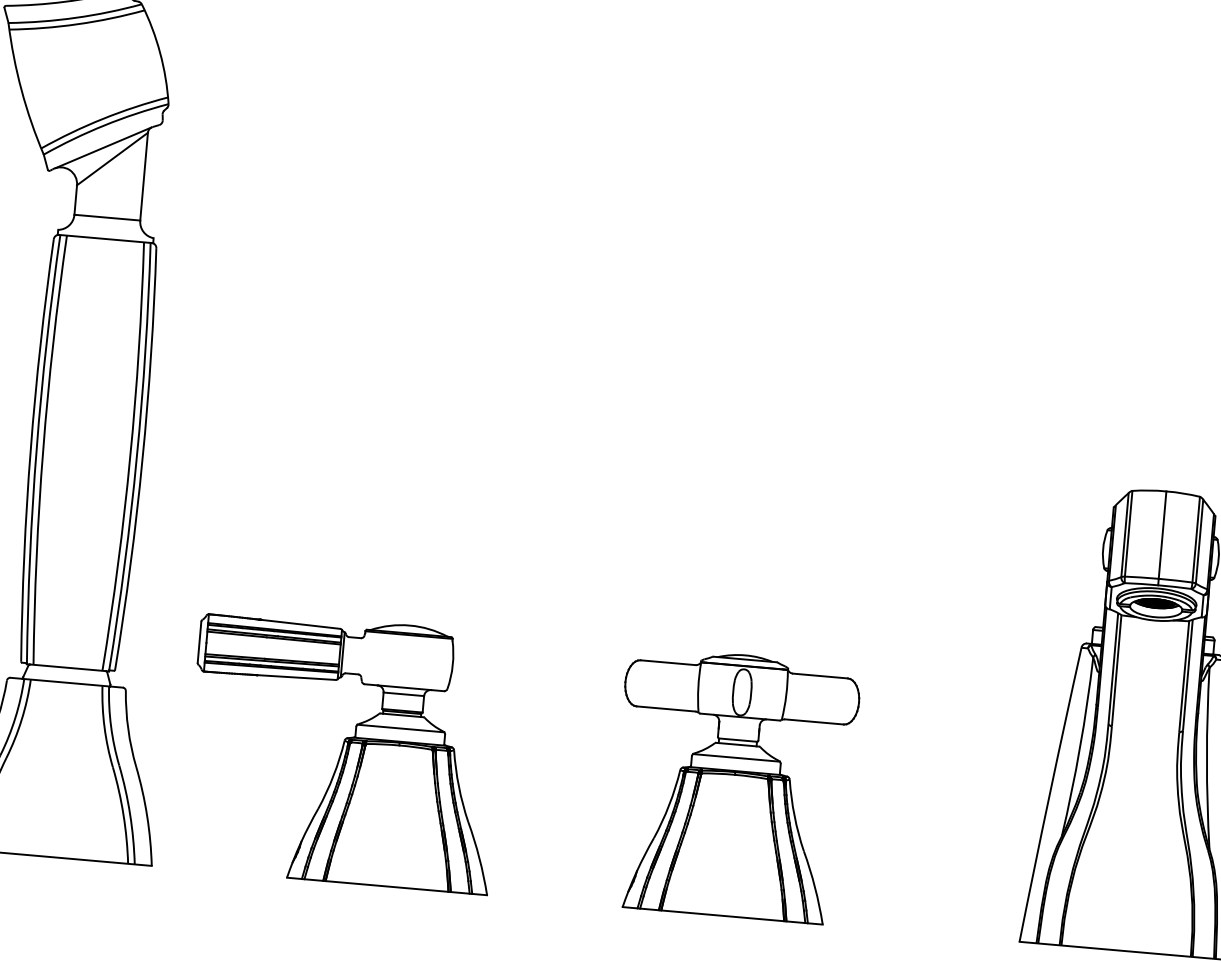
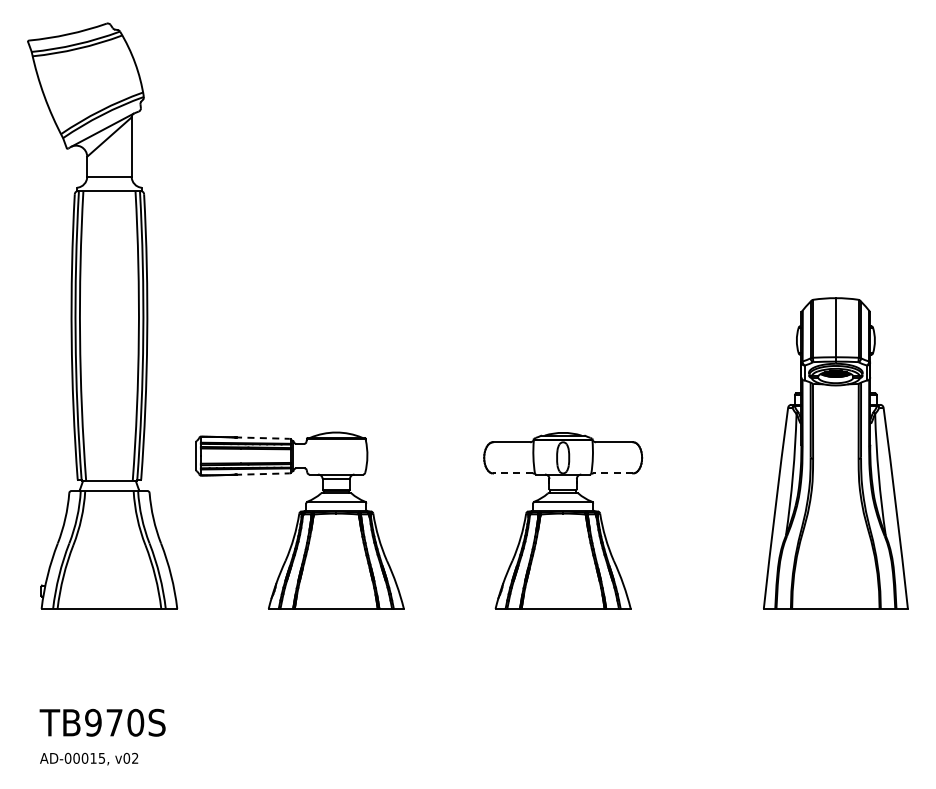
line: (299, 624) -> (262, 438), solid -> dashed
line: (295, 678) -> (262, 474), solid -> dashed
line: (665, 708) -> (512, 473), solid -> dashed
line: (814, 722) -> (613, 473), solid -> dashed

